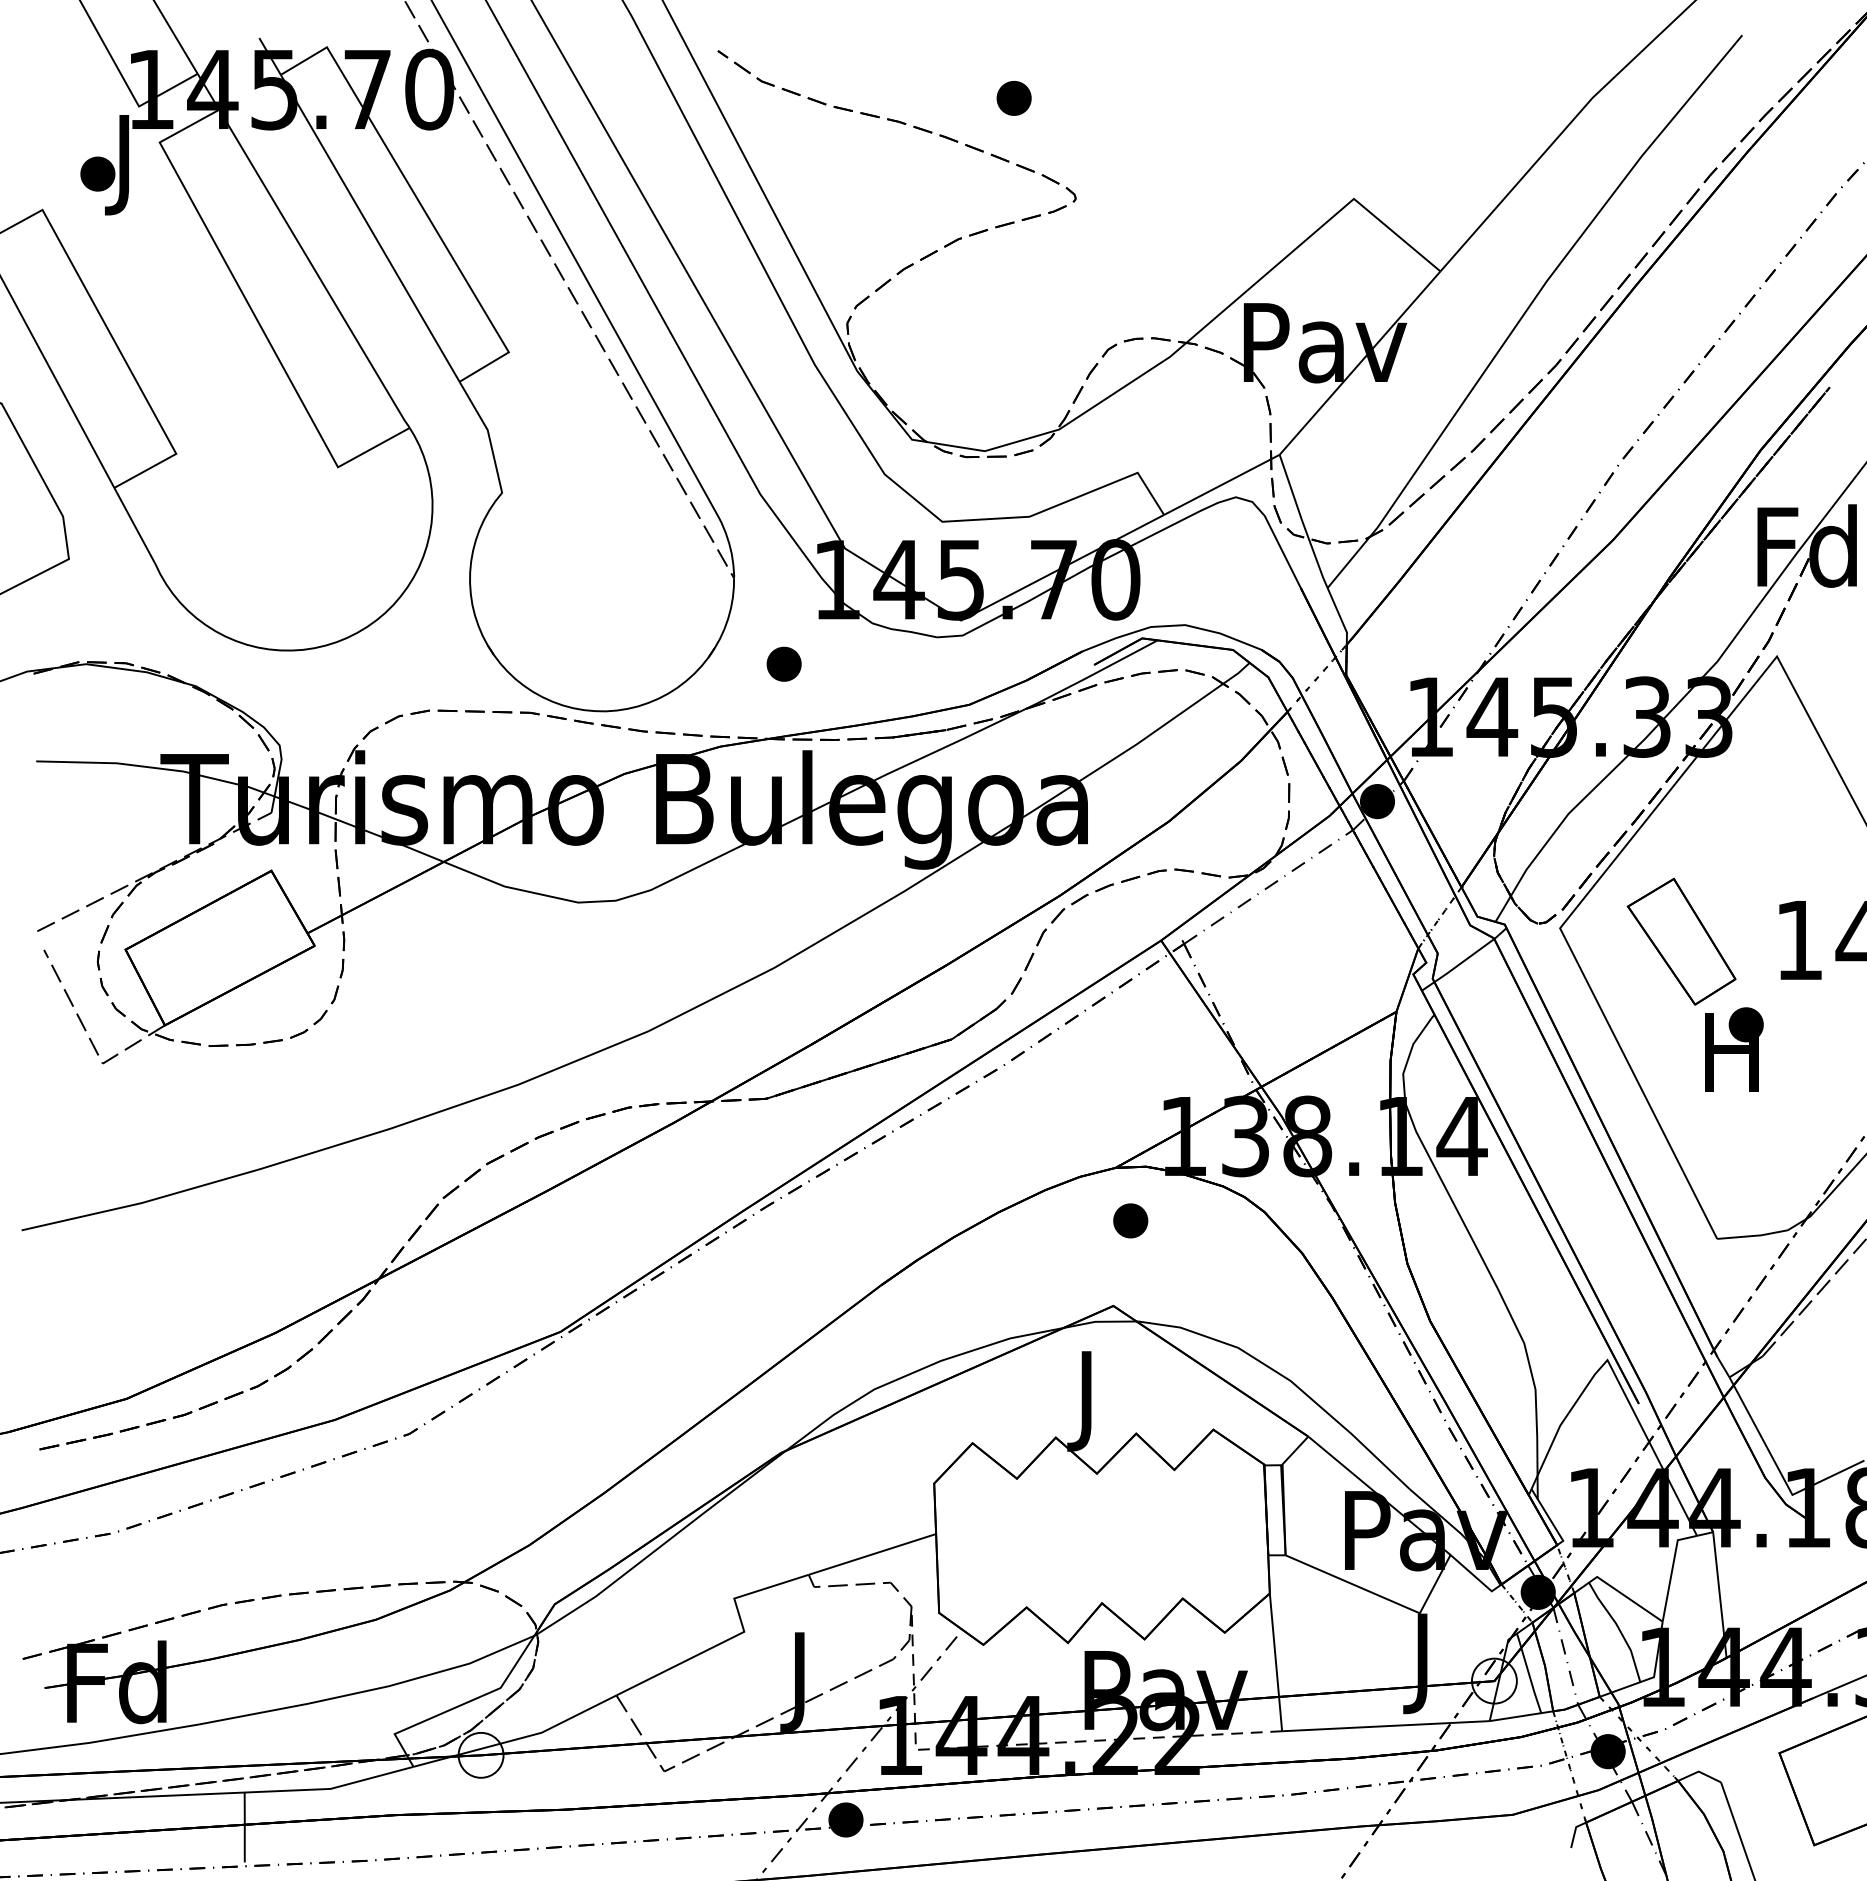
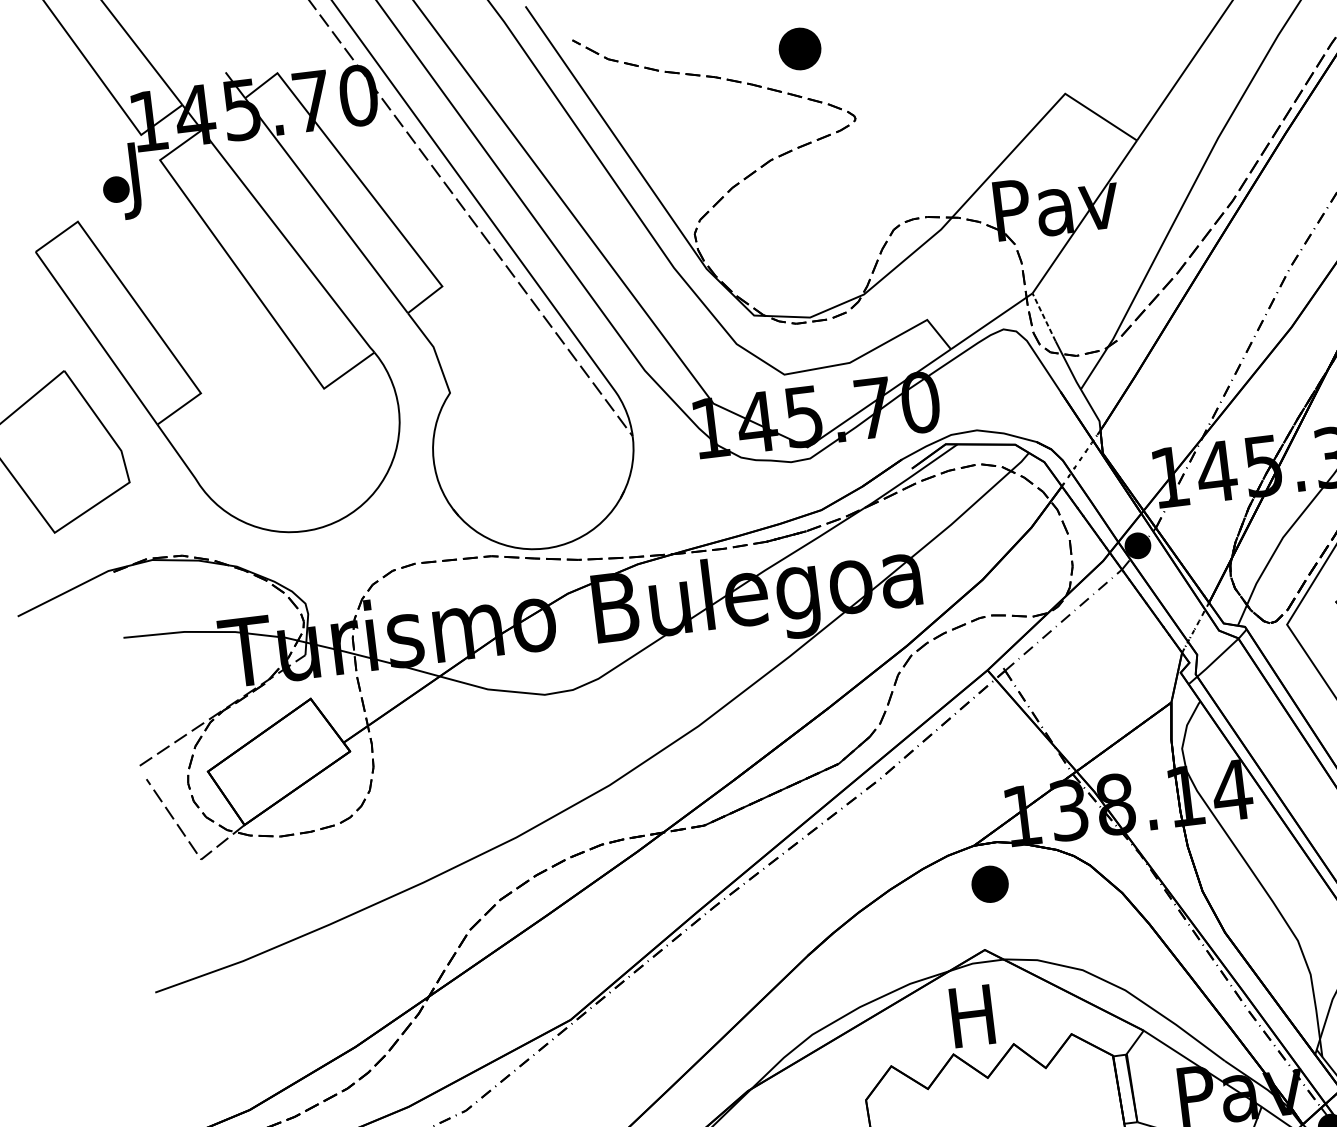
part: (1013, 98) -> (799, 49), size x1.6
line: (1290, 487) -> (1043, 317), solid -> dashed
part: (783, 663) -> (677, 495), removed
part: (1130, 1220) -> (989, 884), size x1.4
text: (1086, 1401) -> (973, 1024), J -> H

